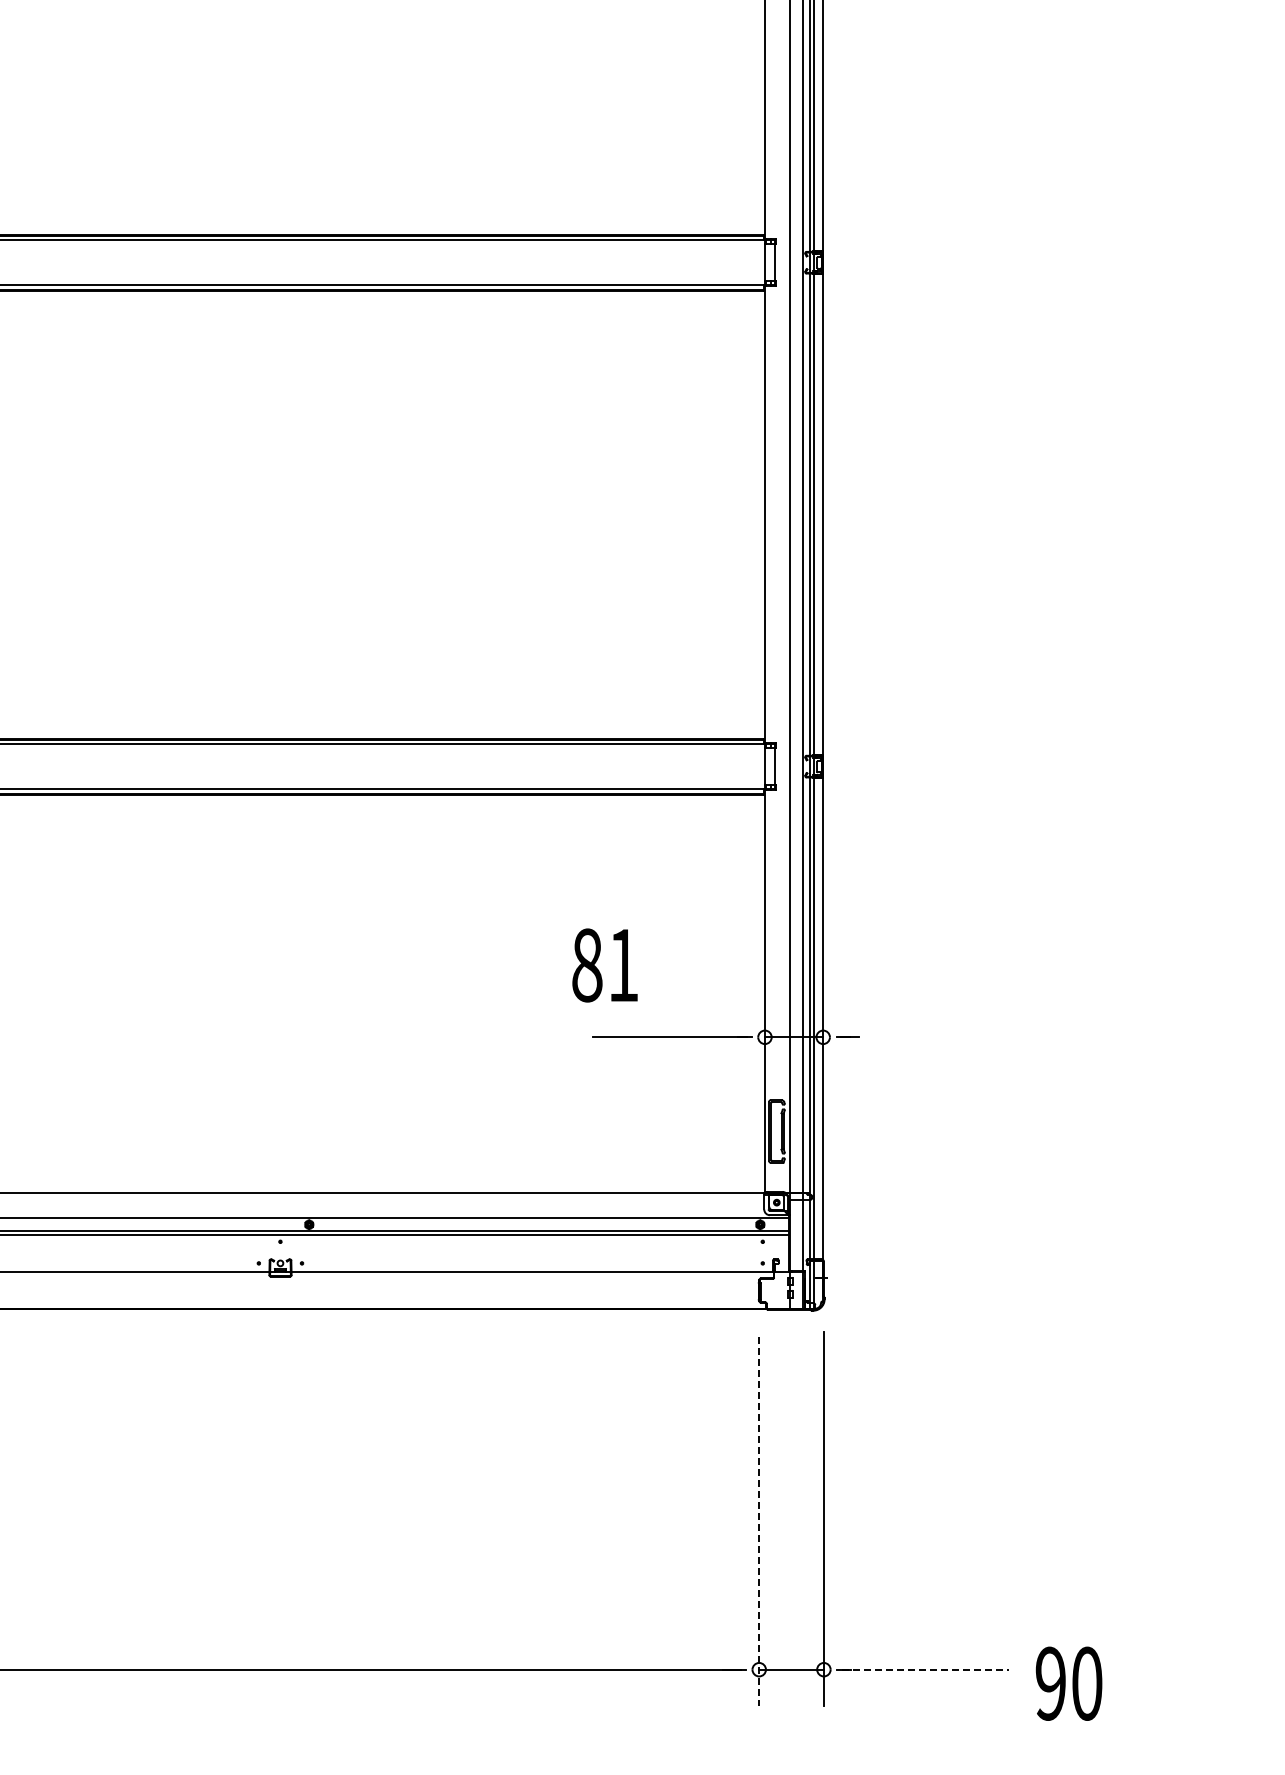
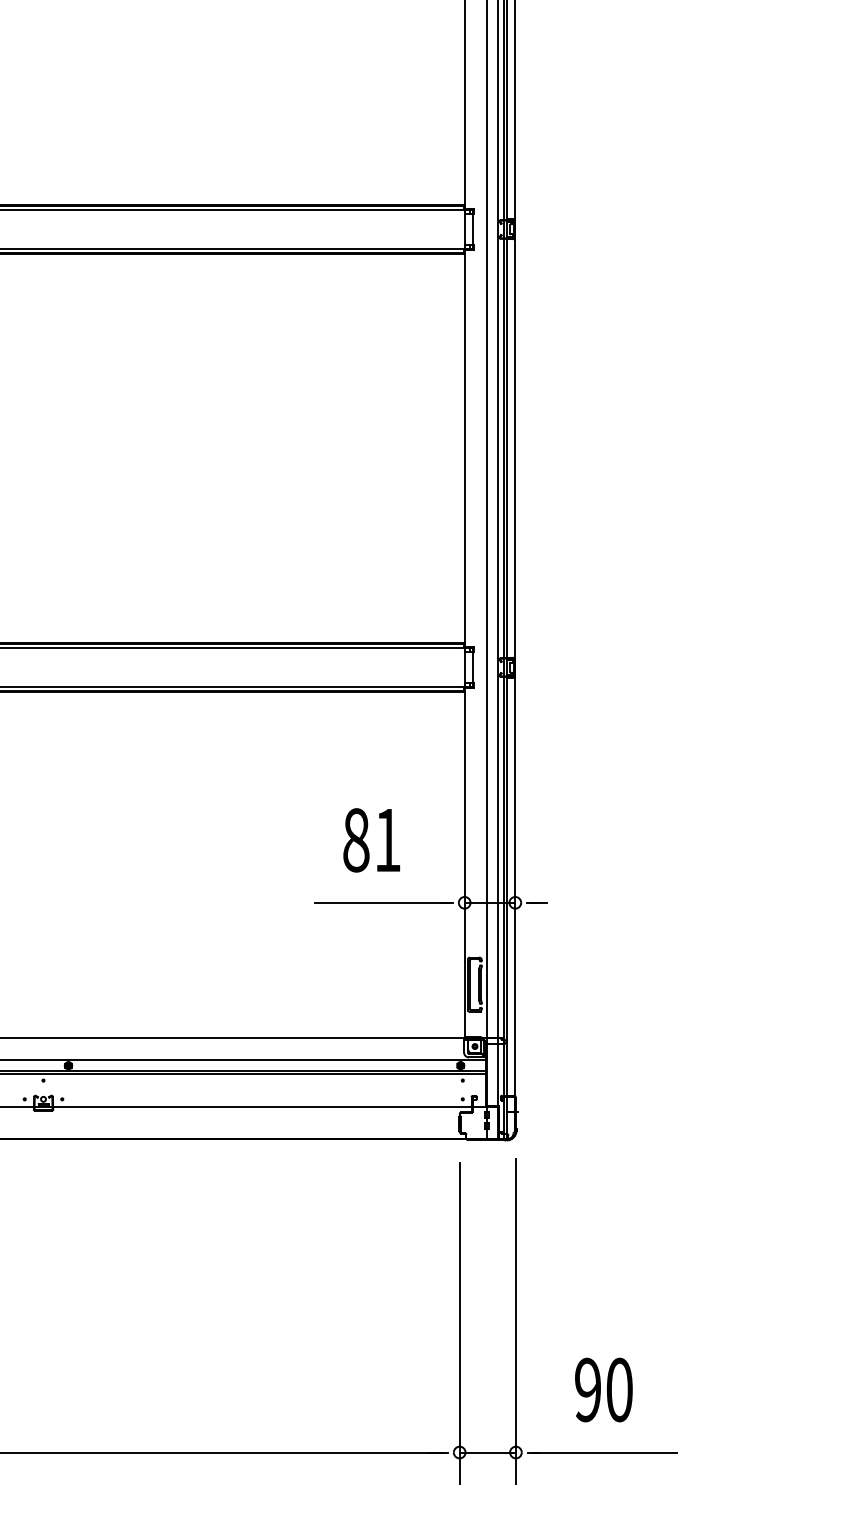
text: (604, 965) -> (371, 840), moved
line: (759, 1521) -> (459, 1323), dashed -> solid
line: (925, 1669) -> (604, 1452), dashed -> solid
text: (1068, 1683) -> (603, 1389), moved

